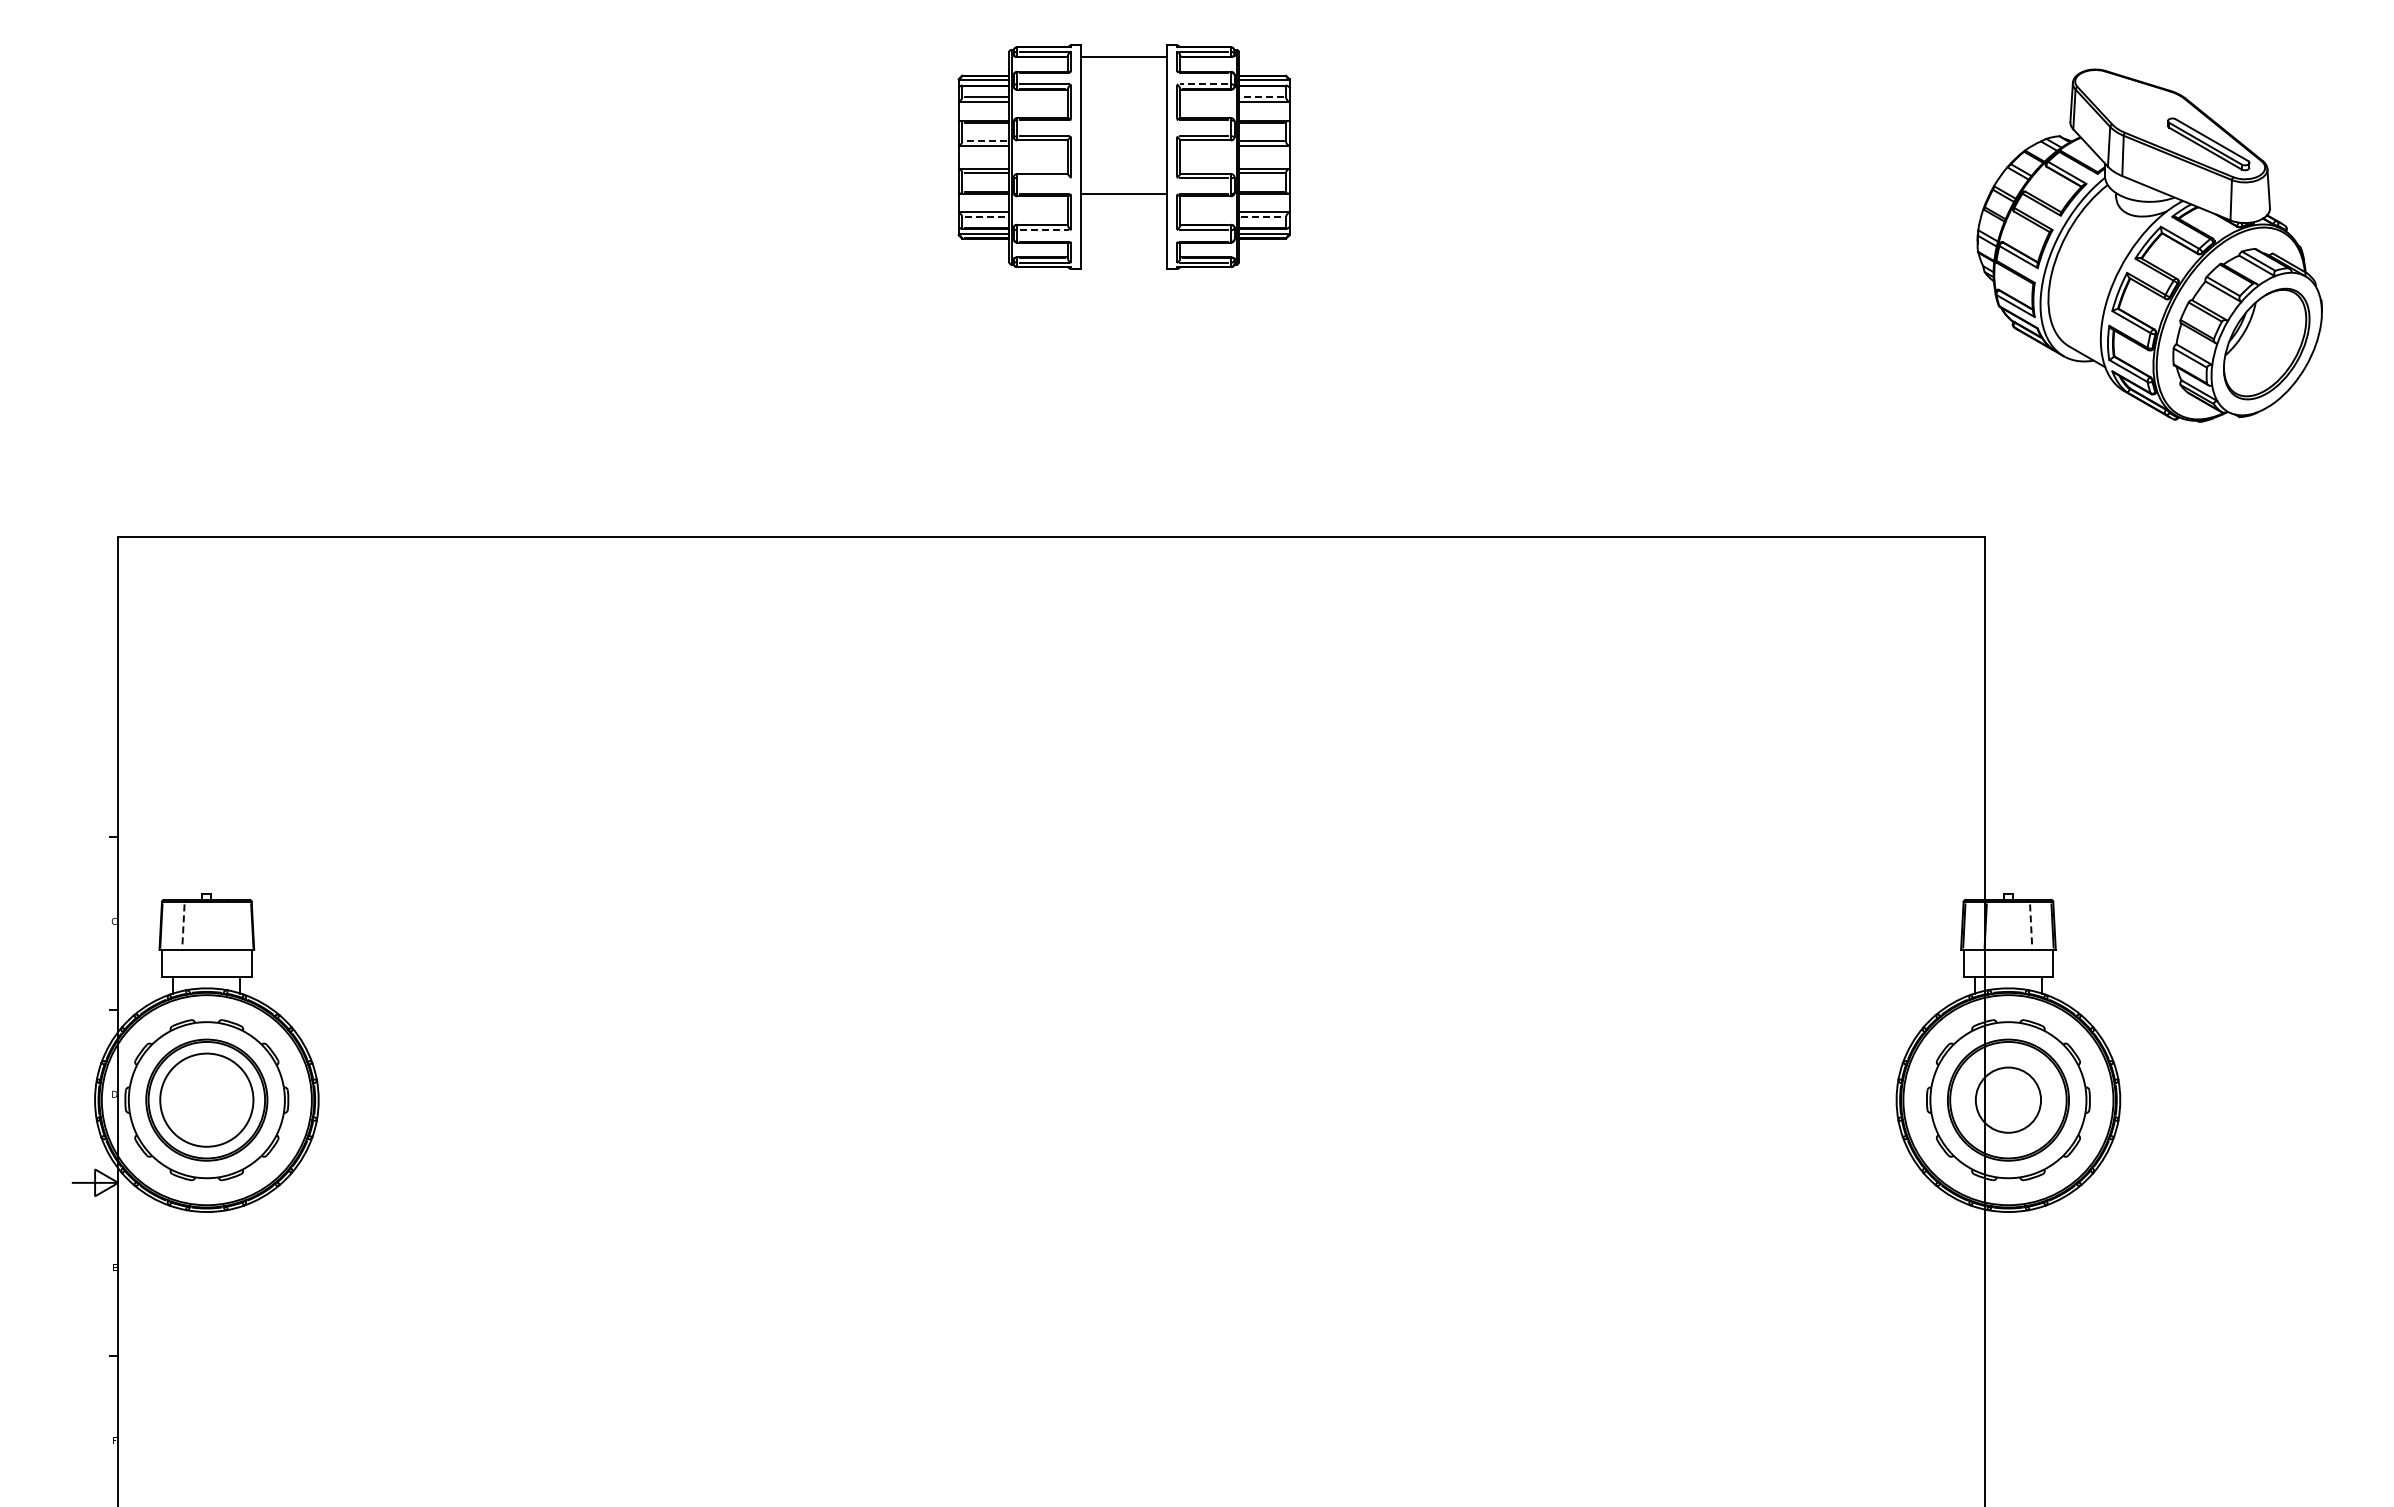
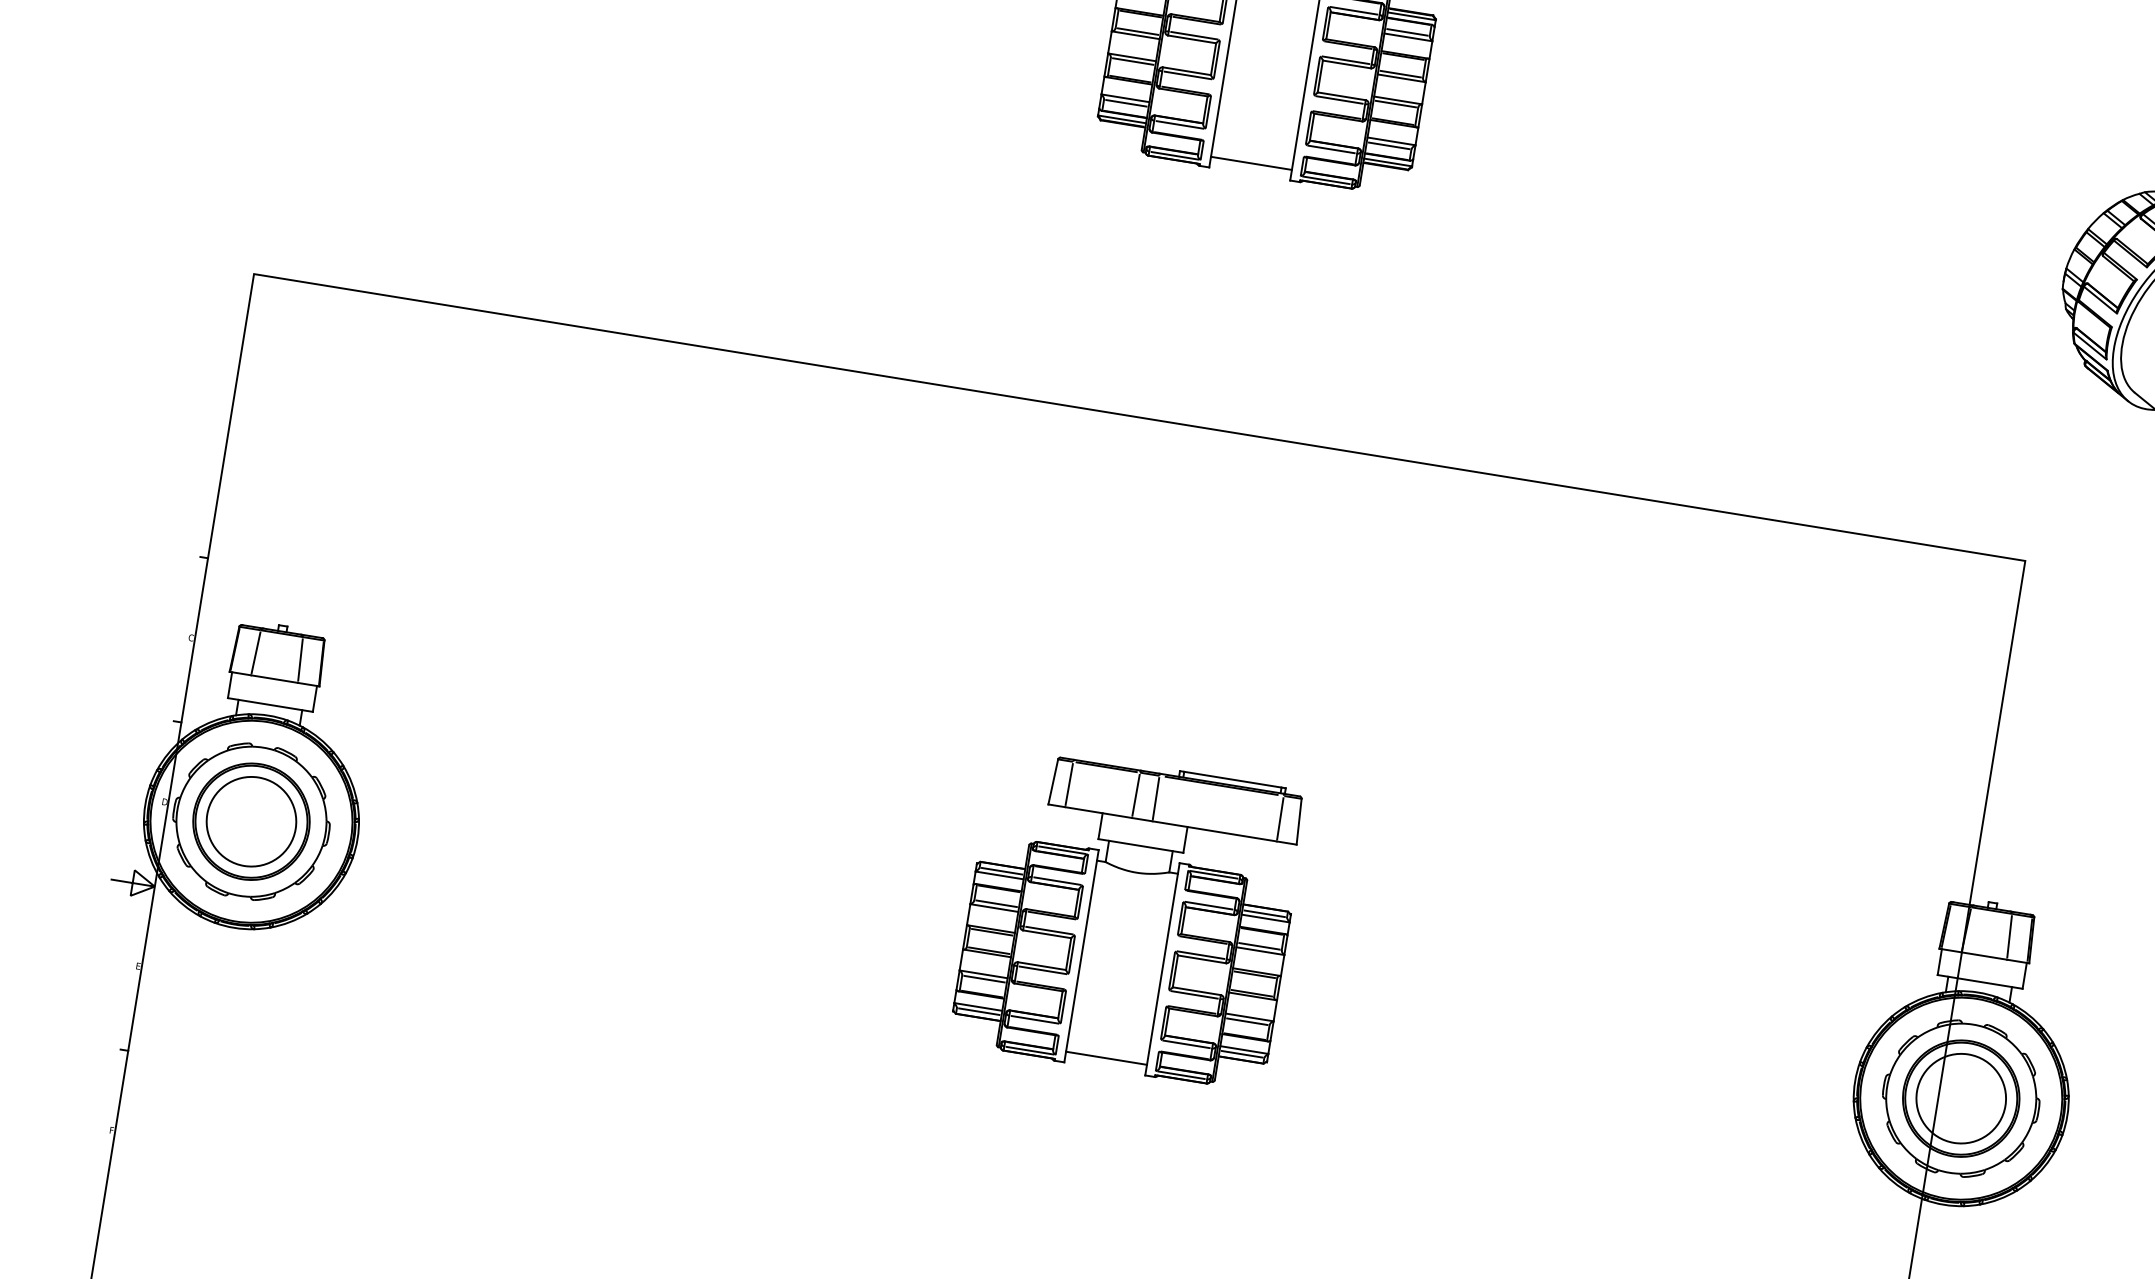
line: (1203, 84) -> (1353, 11), dashed -> solid
line: (1262, 97) -> (1407, 32), dashed -> solid
line: (985, 141) -> (1137, 31), dashed -> solid
line: (1043, 178) -> (1187, 75), added
line: (1123, 193) -> (1250, 162), moved
line: (986, 217) -> (1127, 103), dashed -> solid
line: (1263, 217) -> (1389, 146), dashed -> solid
line: (1044, 230) -> (1180, 125), dashed -> solid
line: (183, 925) -> (256, 652), dashed -> solid
line: (230, 925) -> (300, 659), added
line: (2031, 925) -> (2009, 936), dashed -> solid
part: (1124, 1052) -> (1129, 917), added
circle: (2008, 1099) -> (1961, 1098), size x1.43

